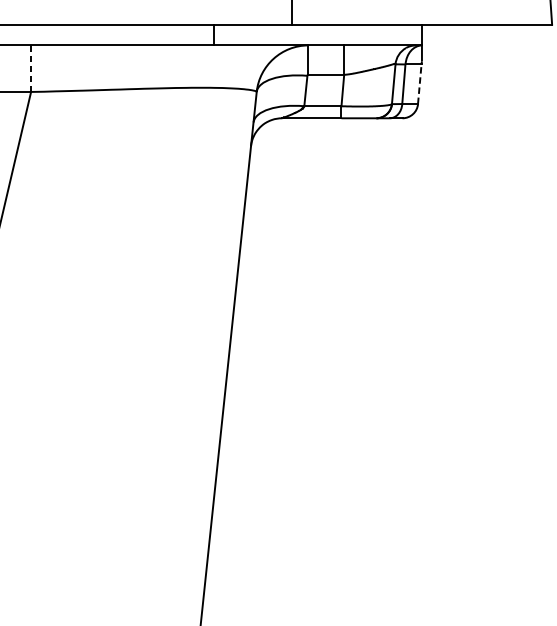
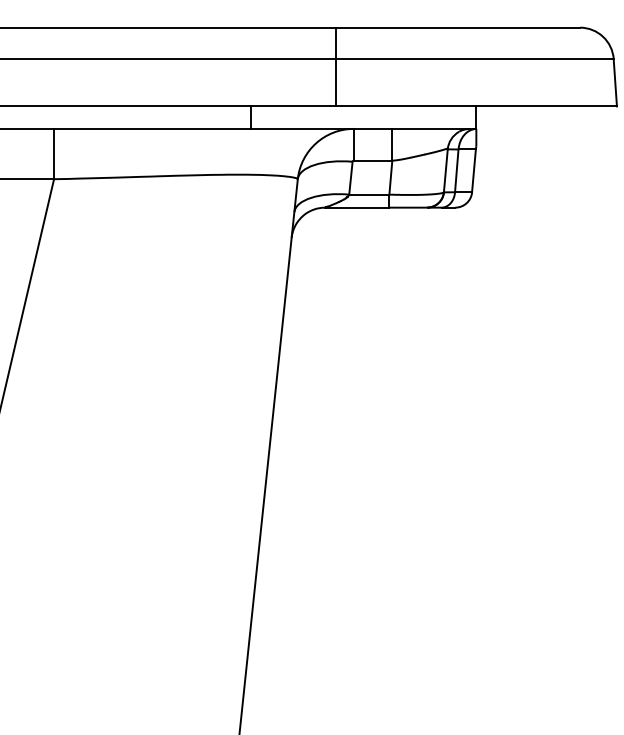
line: (31, 69) -> (54, 154), dashed -> solid
line: (419, 83) -> (473, 170), dashed -> solid

